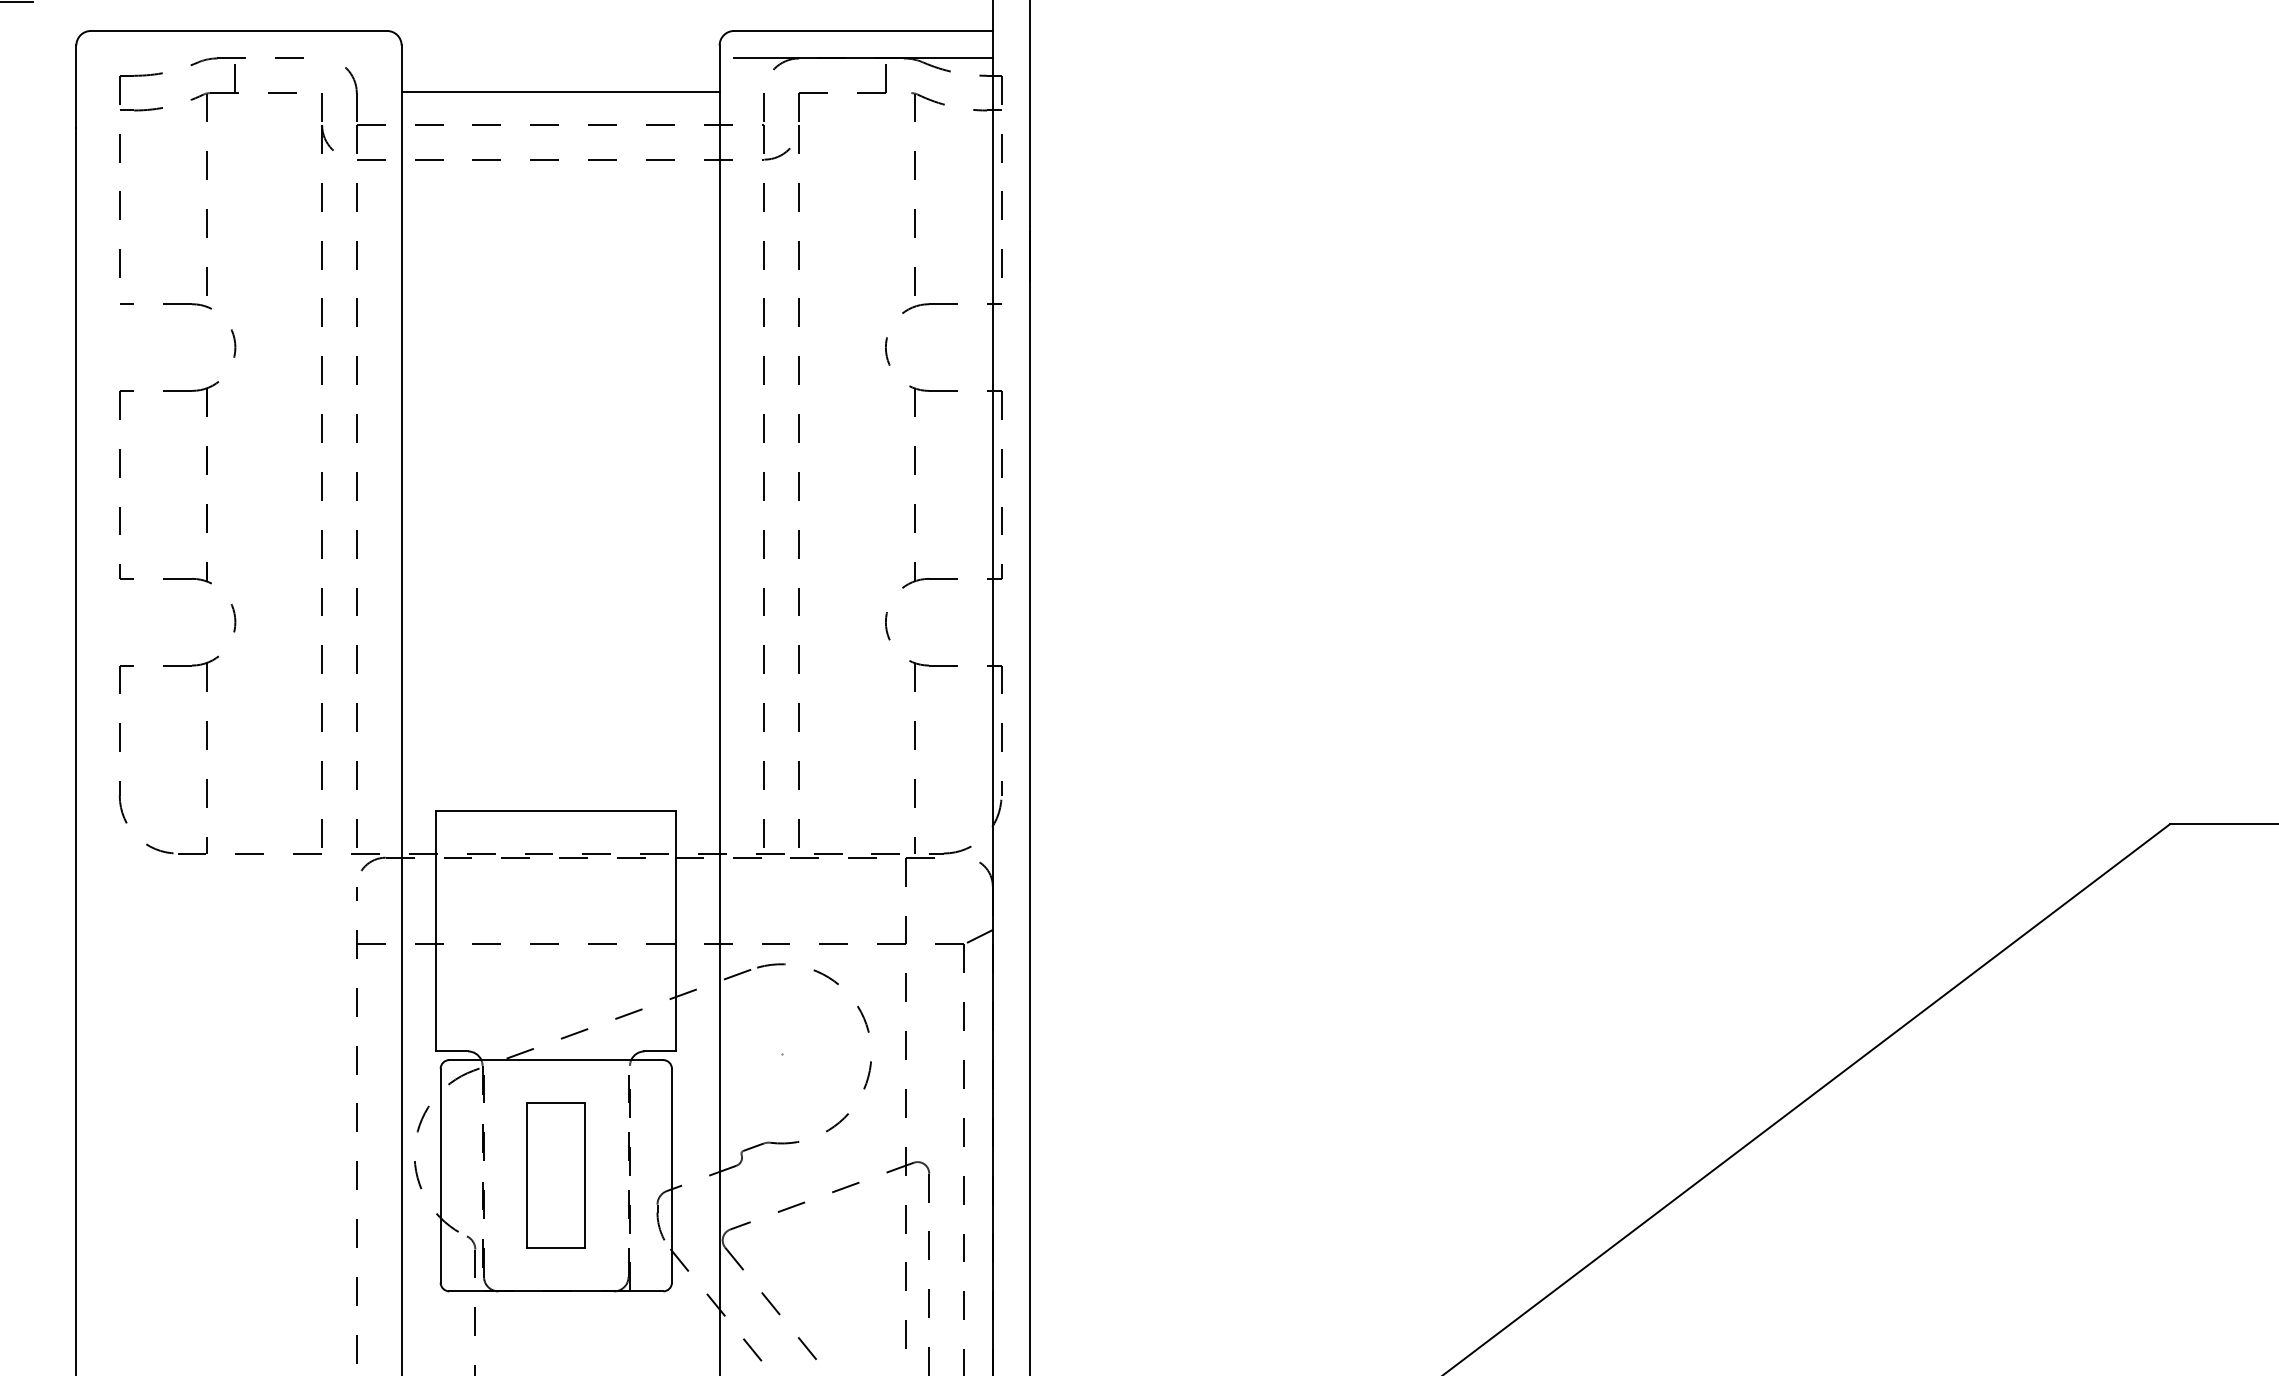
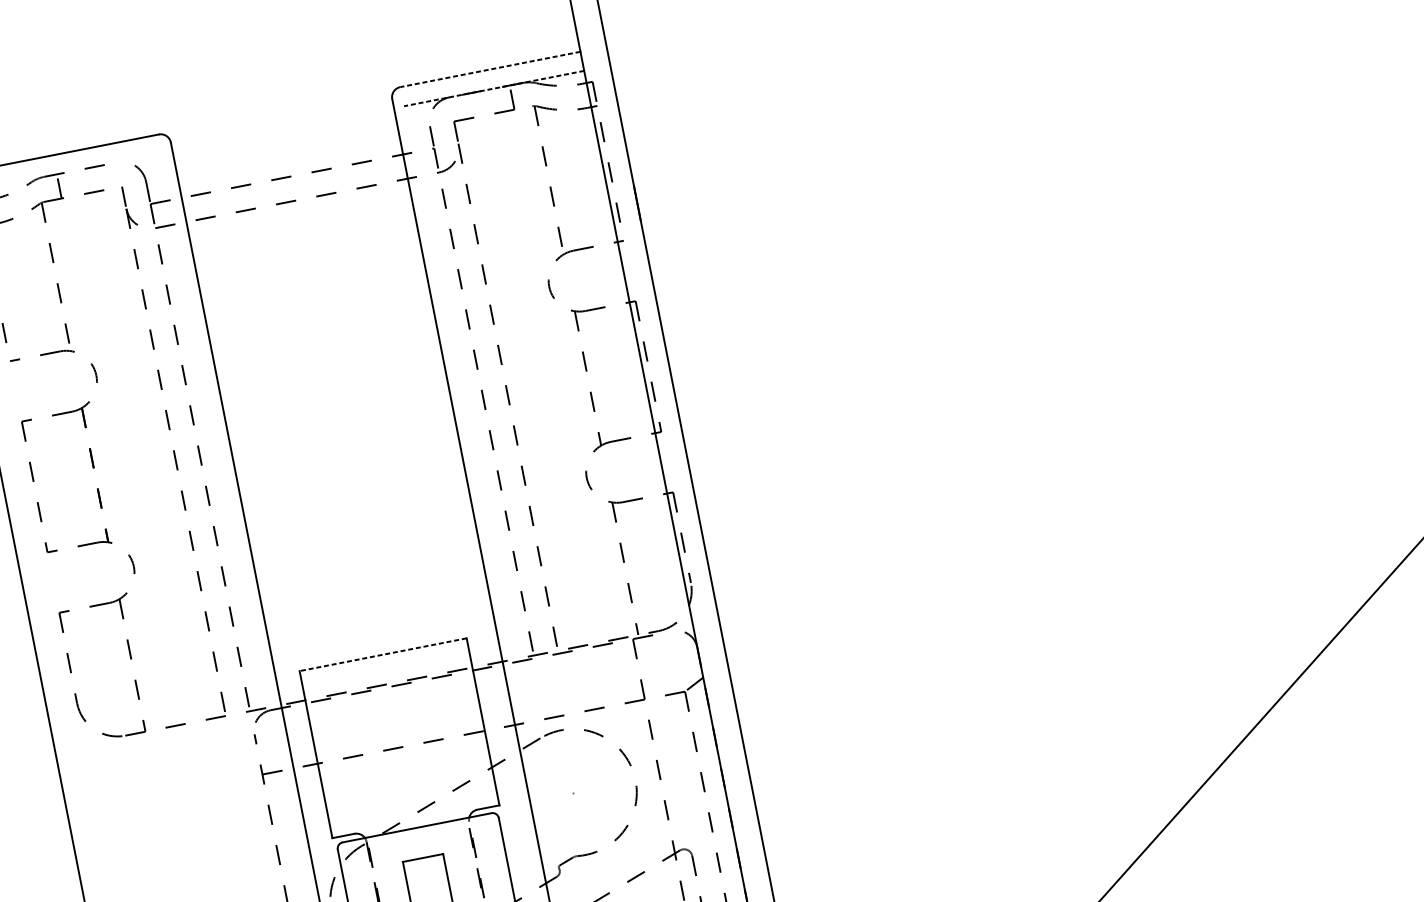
line: (862, 30) -> (489, 69), solid -> dashed
line: (862, 58) -> (493, 88), solid -> dashed
line: (560, 91) -> (287, 152), removed
line: (556, 811) -> (383, 654), solid -> dashed

